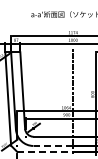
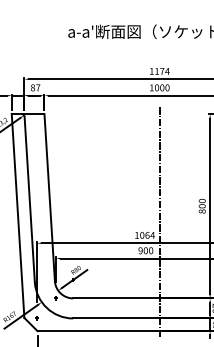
line: (53, 145) -> (116, 317), dashed -> solid
line: (45, 151) -> (99, 330), dashed -> solid

